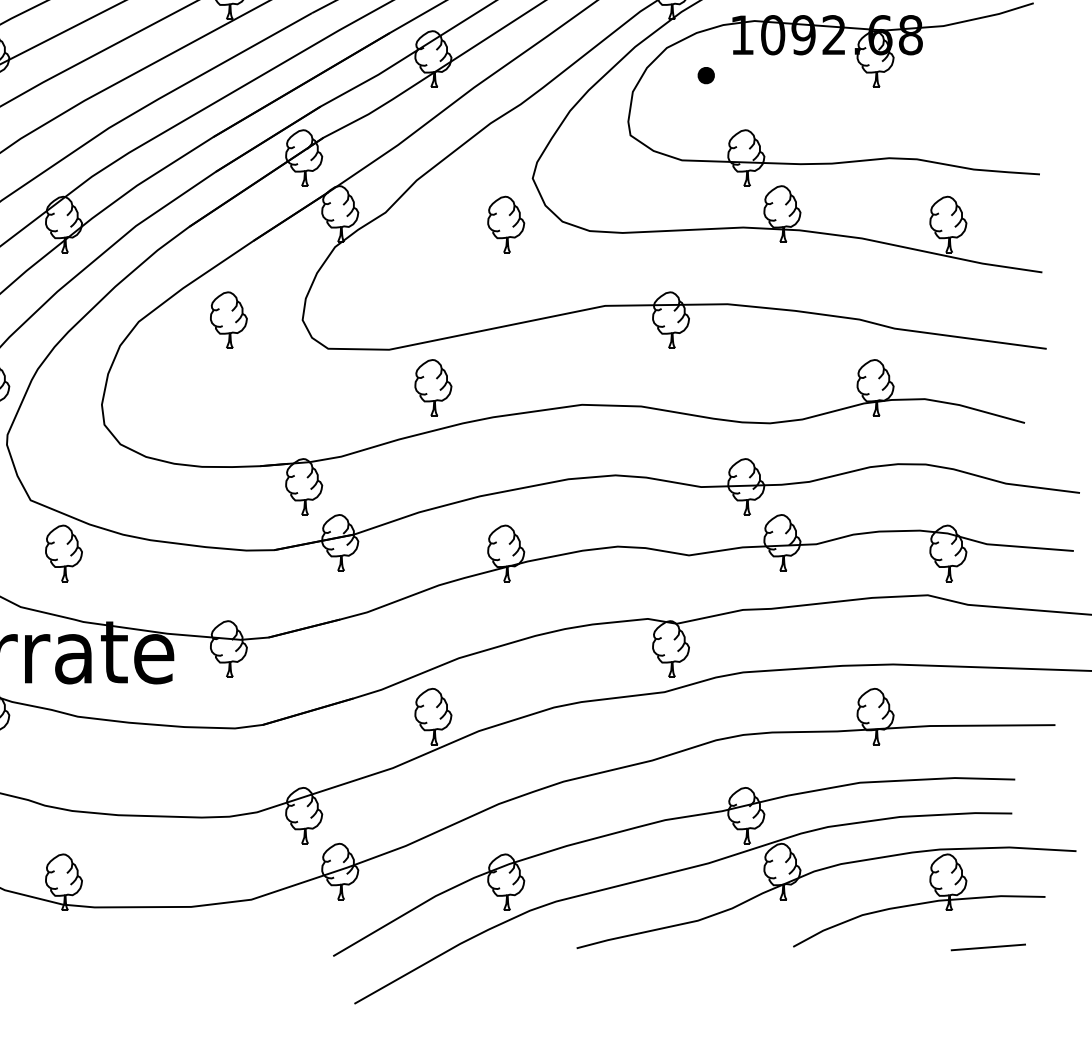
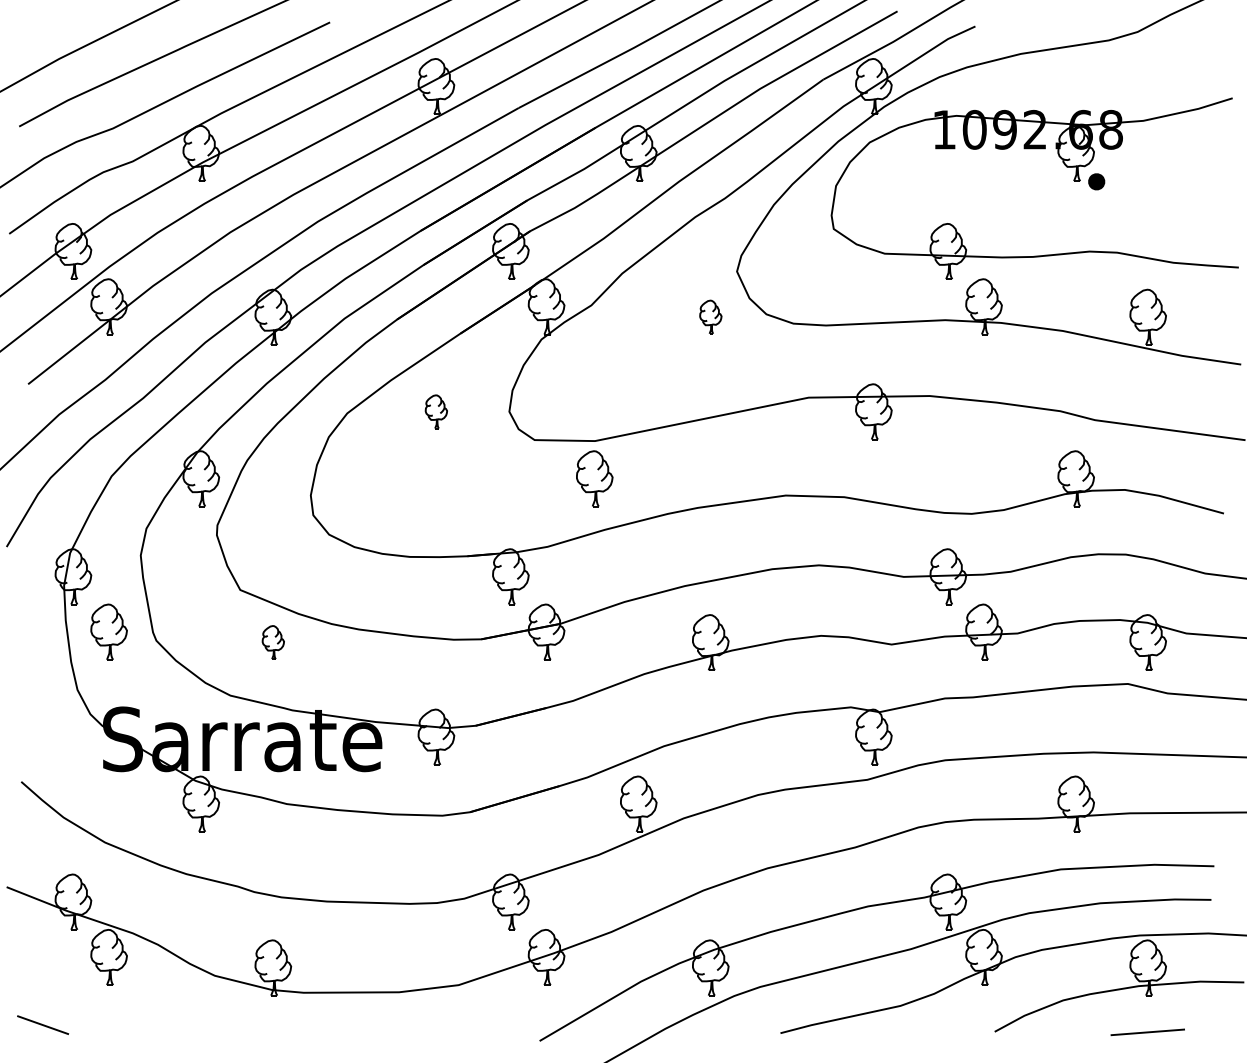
part: (706, 75) -> (1096, 181), moved
part: (505, 223) -> (710, 316), size x0.6
part: (228, 319) -> (436, 411), size x0.6
part: (433, 387) -> (594, 478), moved
part: (64, 553) -> (273, 642), size x0.6
line: (988, 947) -> (1147, 1032), moved

